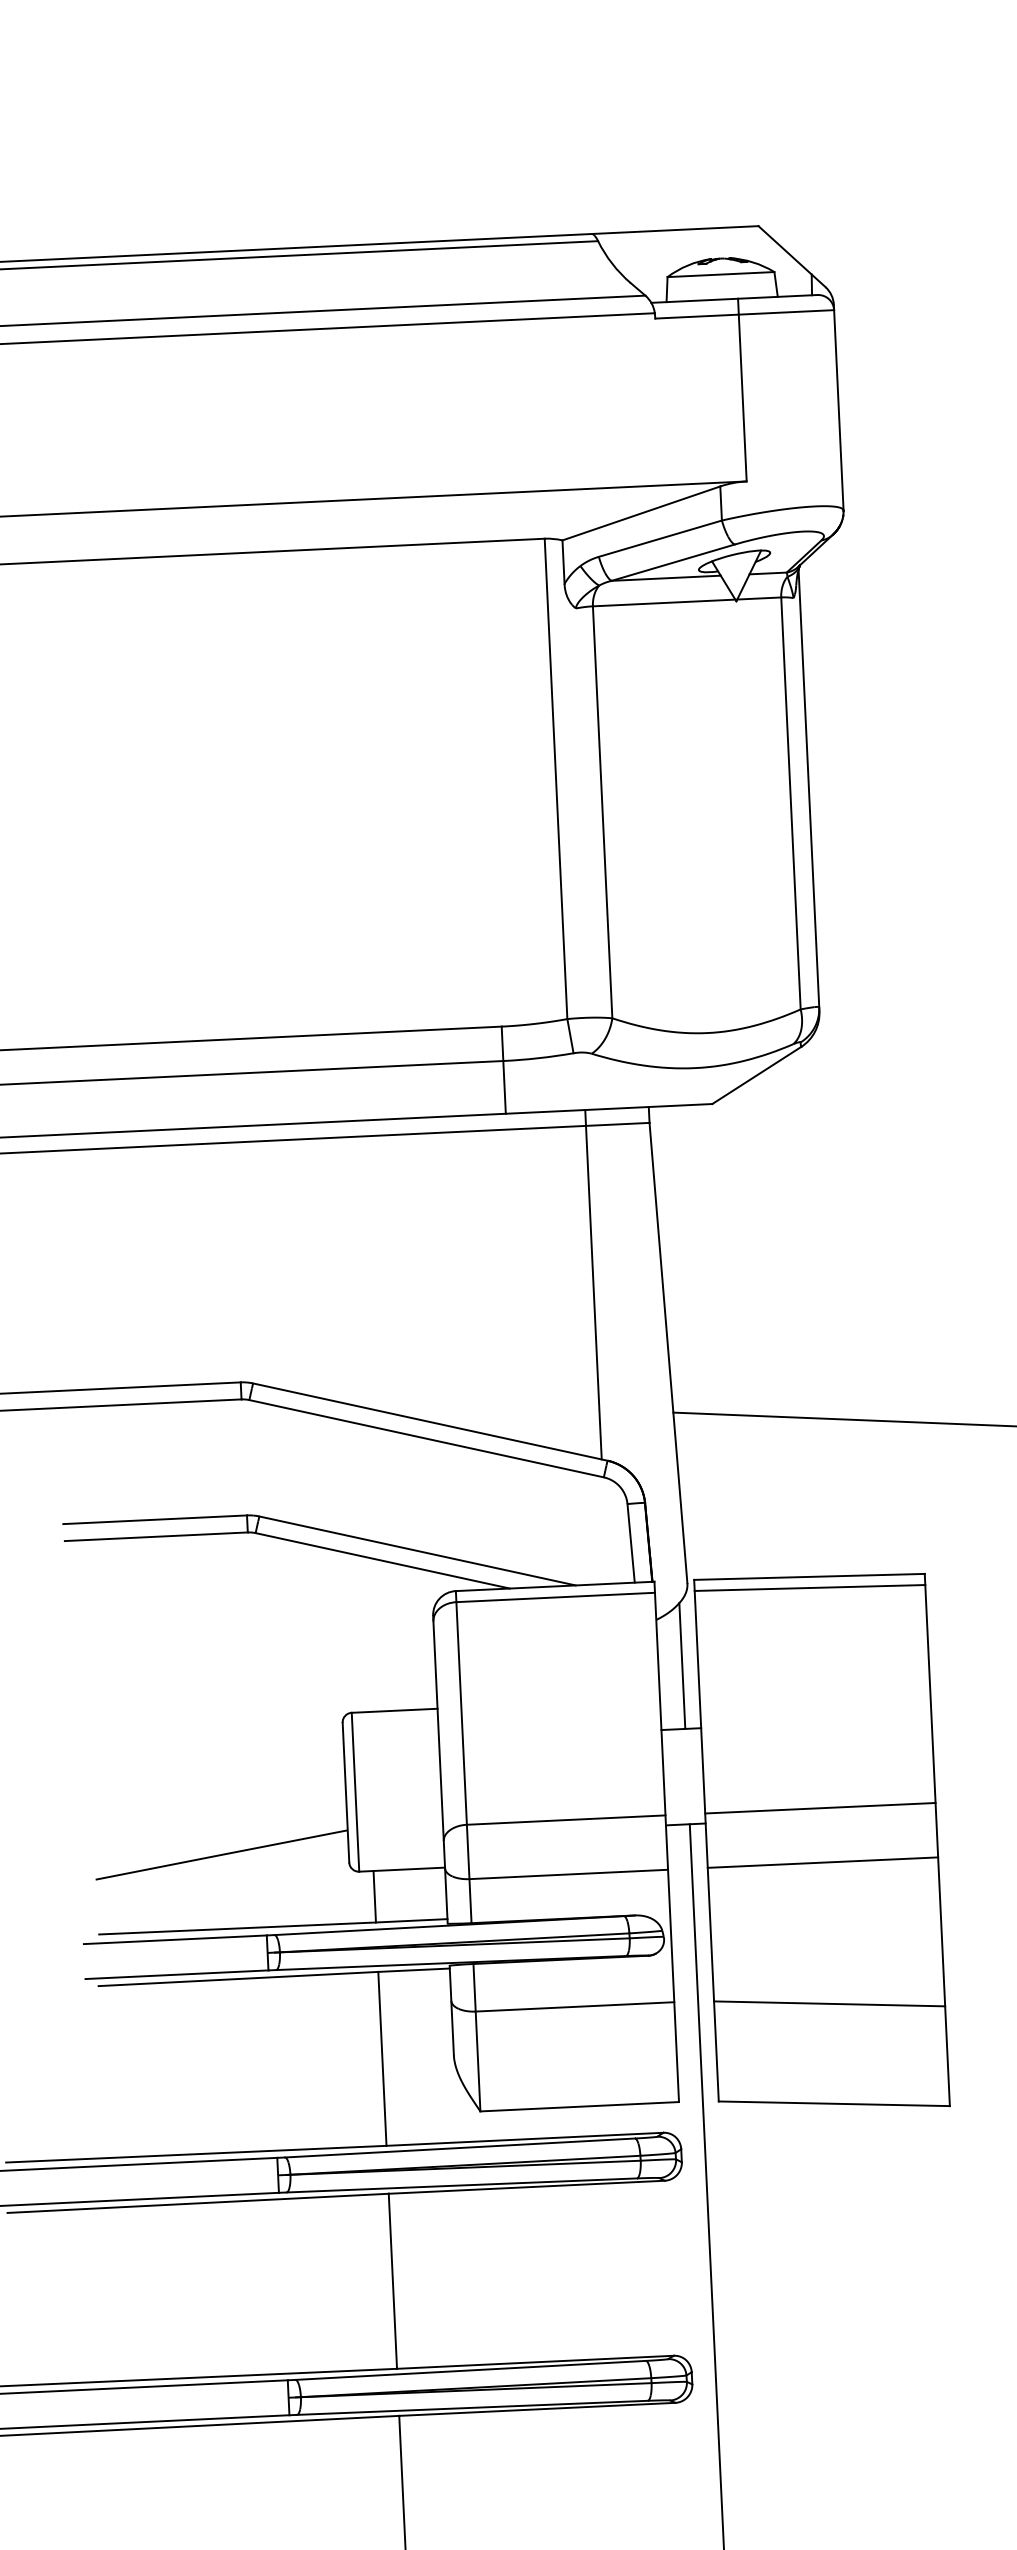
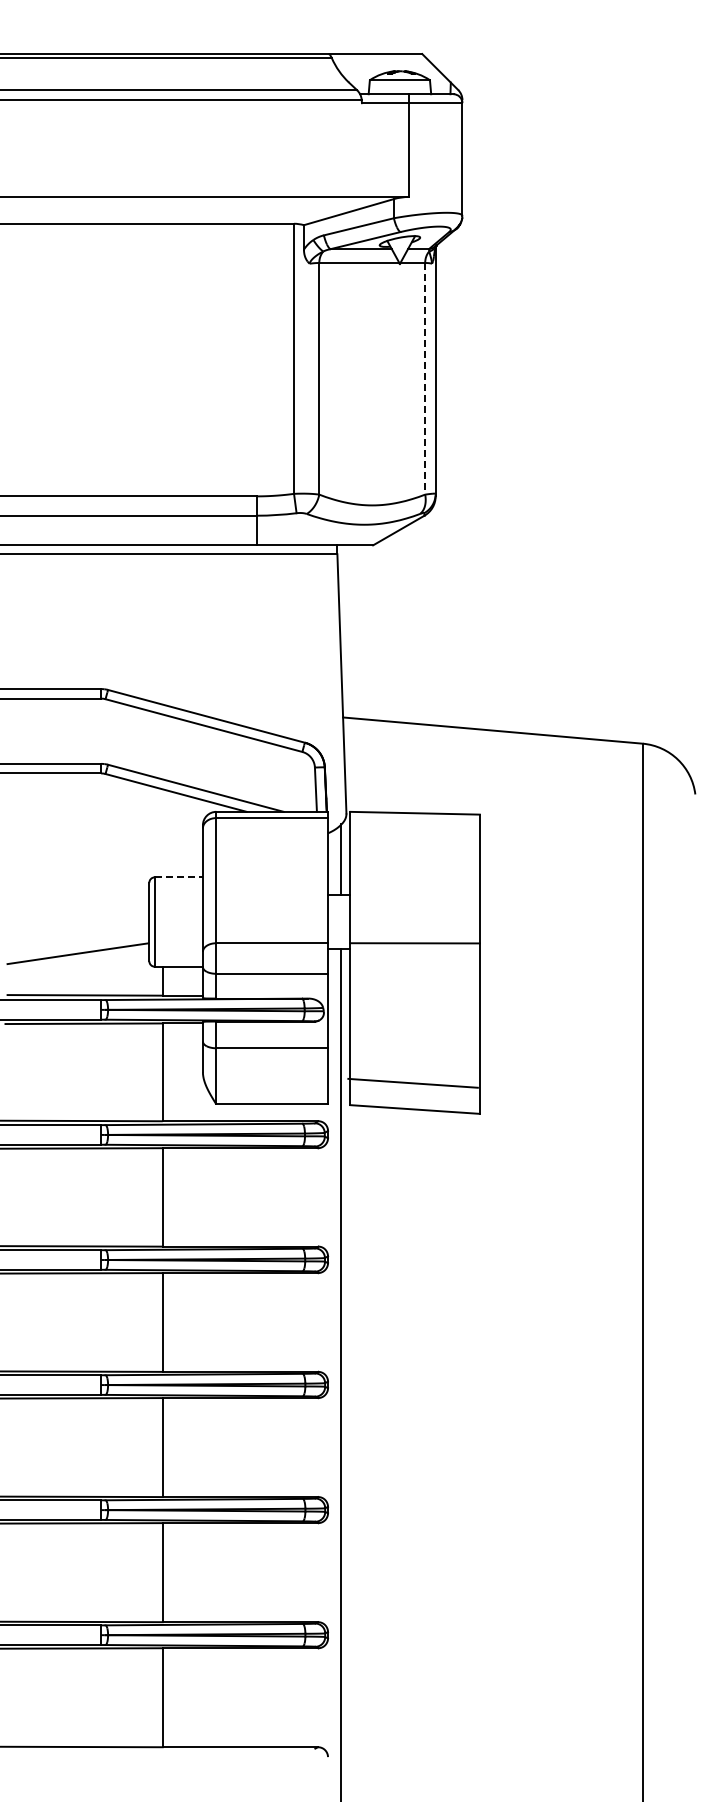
line: (791, 802) -> (425, 378), solid -> dashed
line: (593, 1284) -> (301, 643), removed
line: (808, 1588) -> (414, 819), removed
line: (395, 1710) -> (179, 877), solid -> dashed
line: (821, 1861) -> (414, 973), removed
line: (828, 2002) -> (412, 1082), moved

